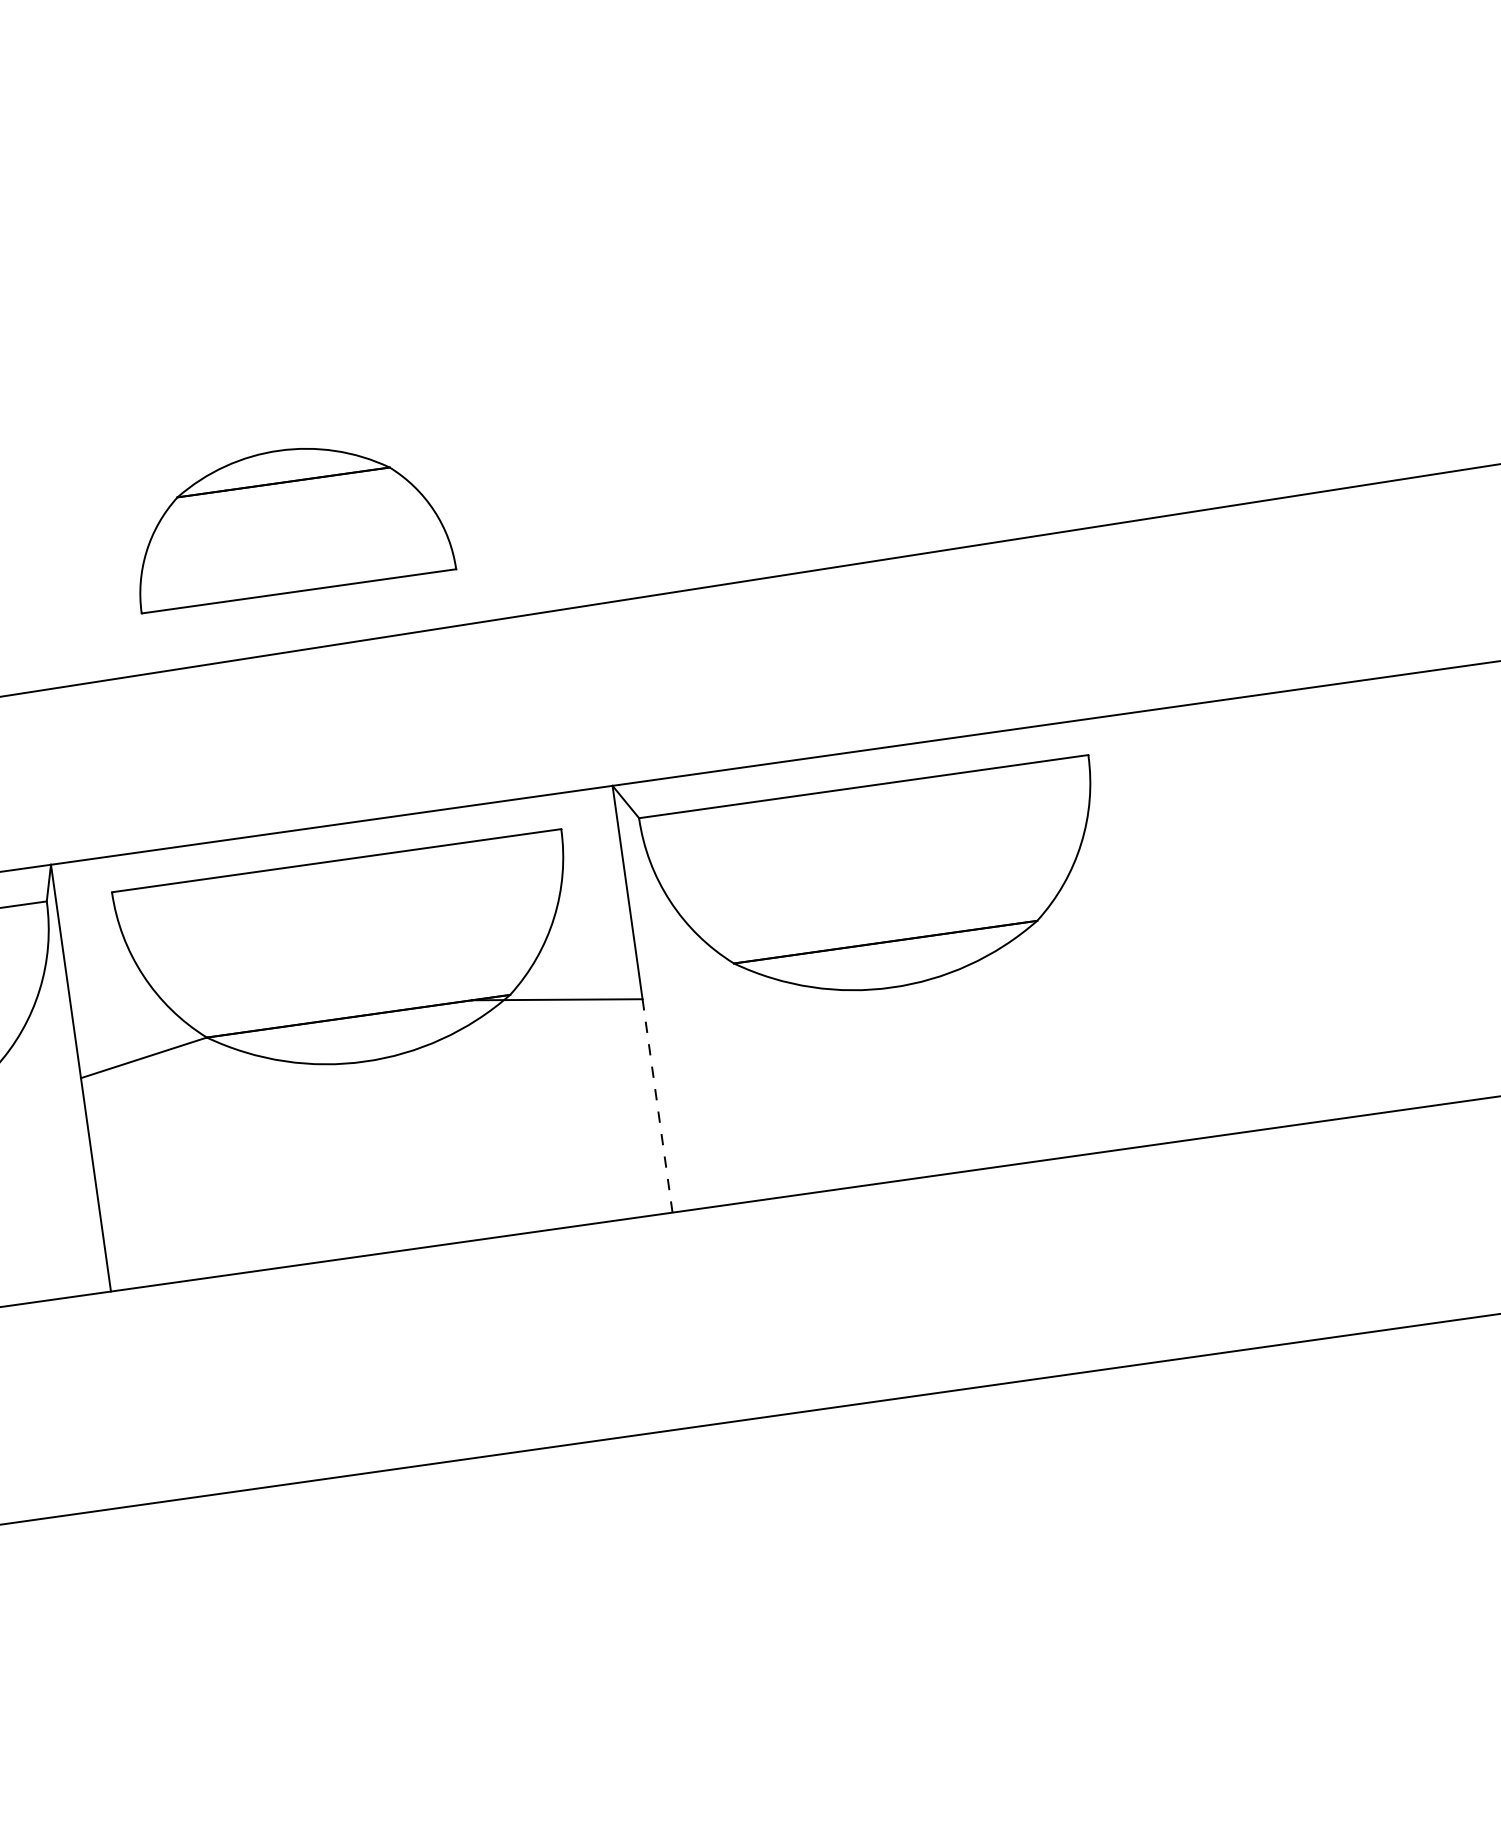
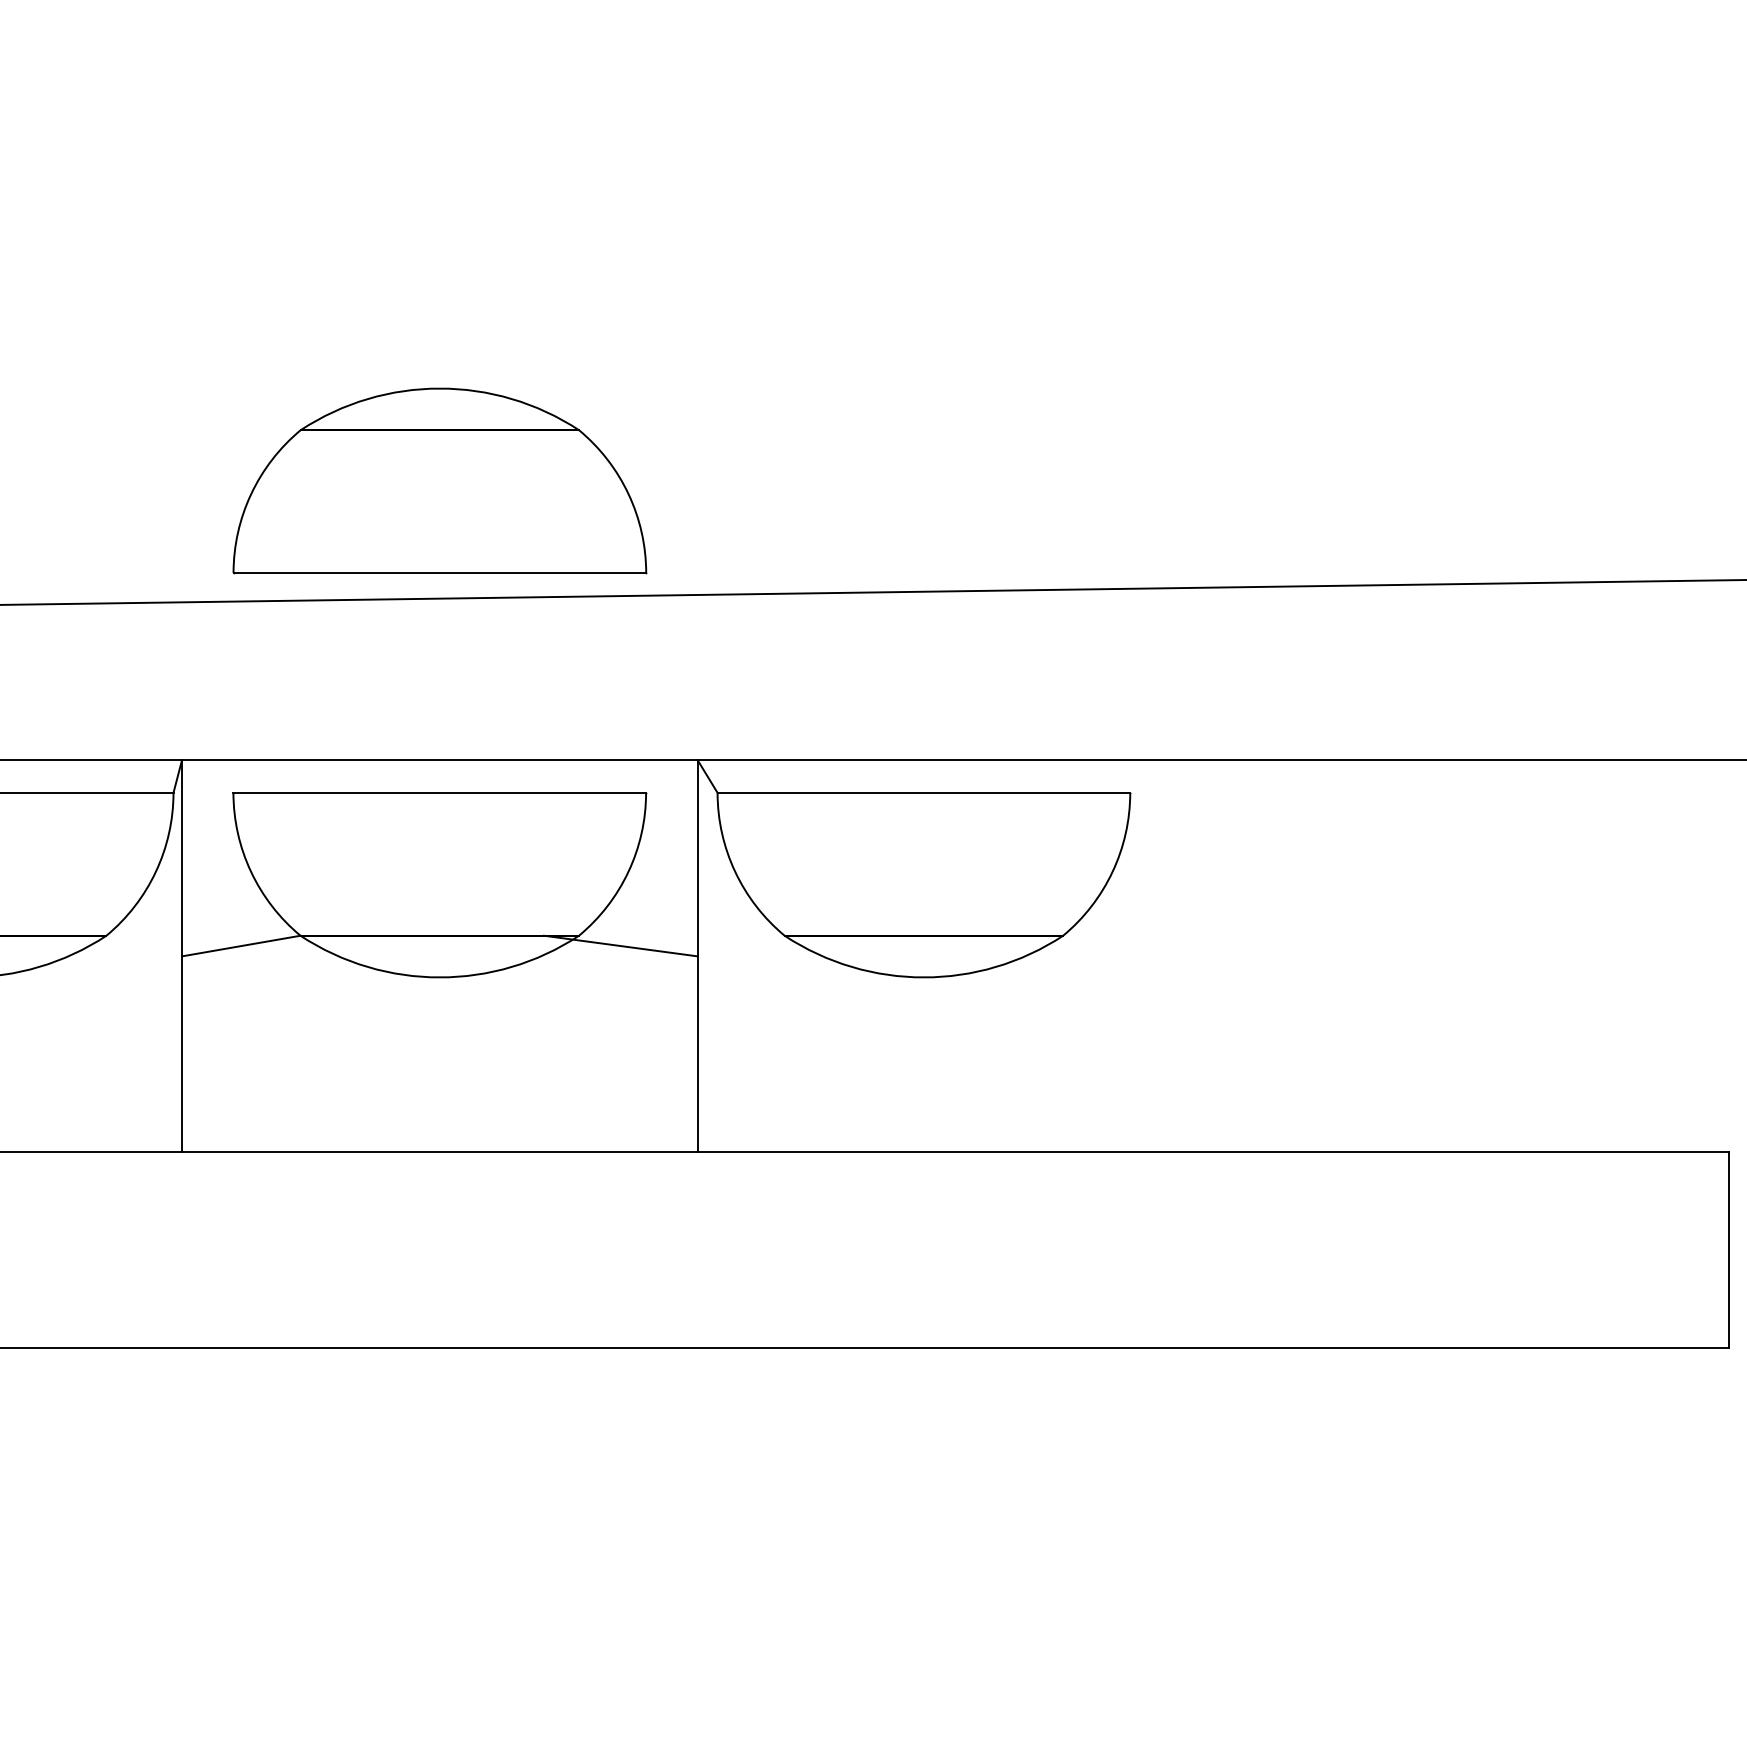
part: (288, 520) -> (439, 480), size x1.43
line: (657, 1105) -> (697, 1053), dashed -> solid

